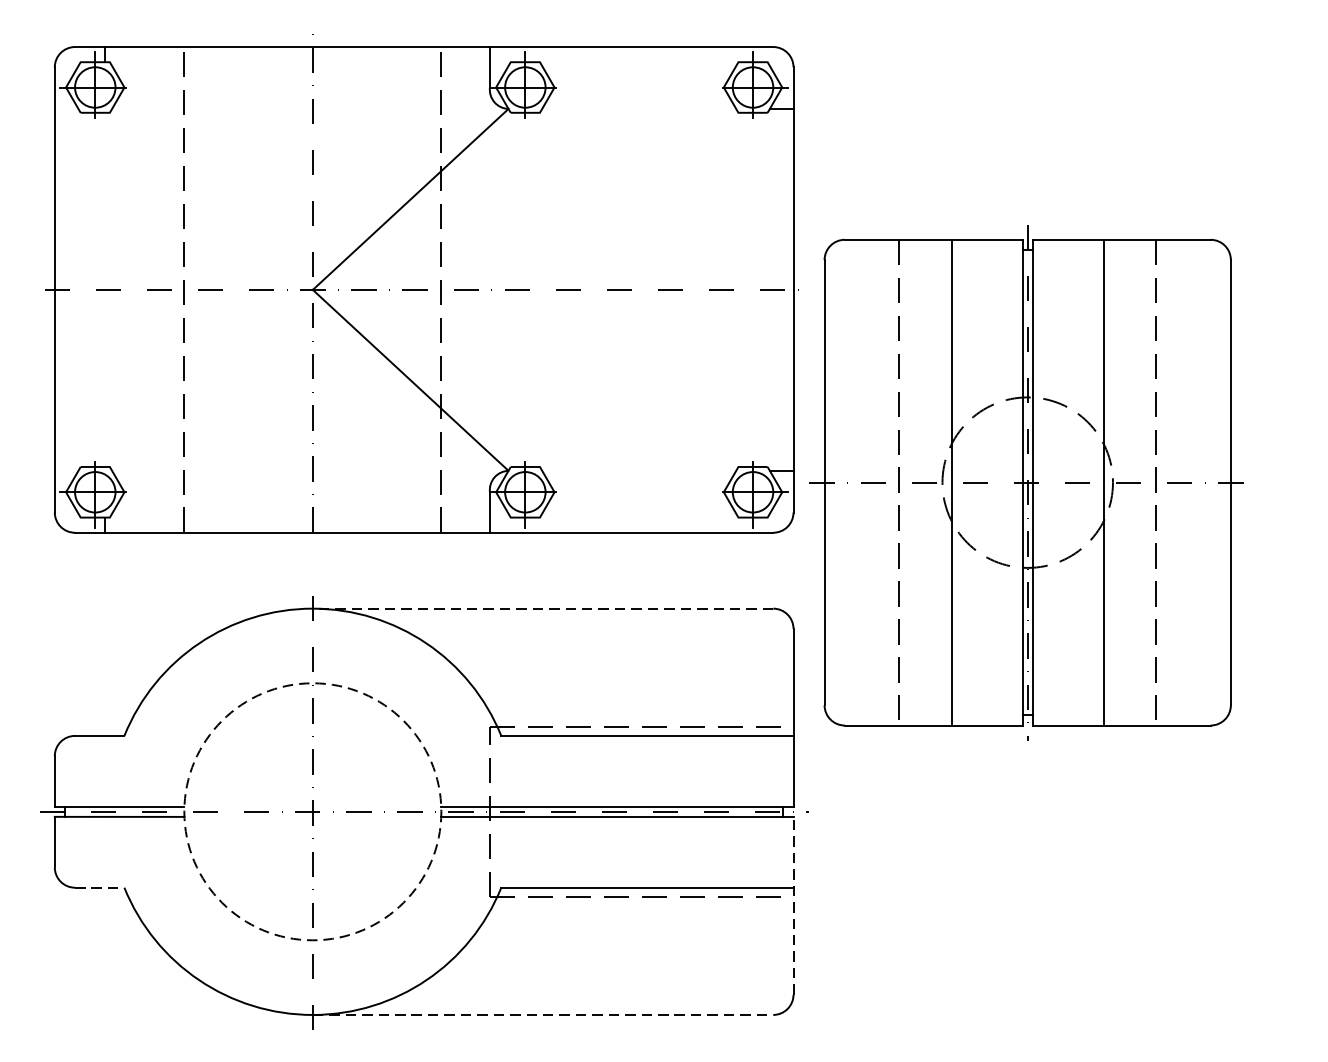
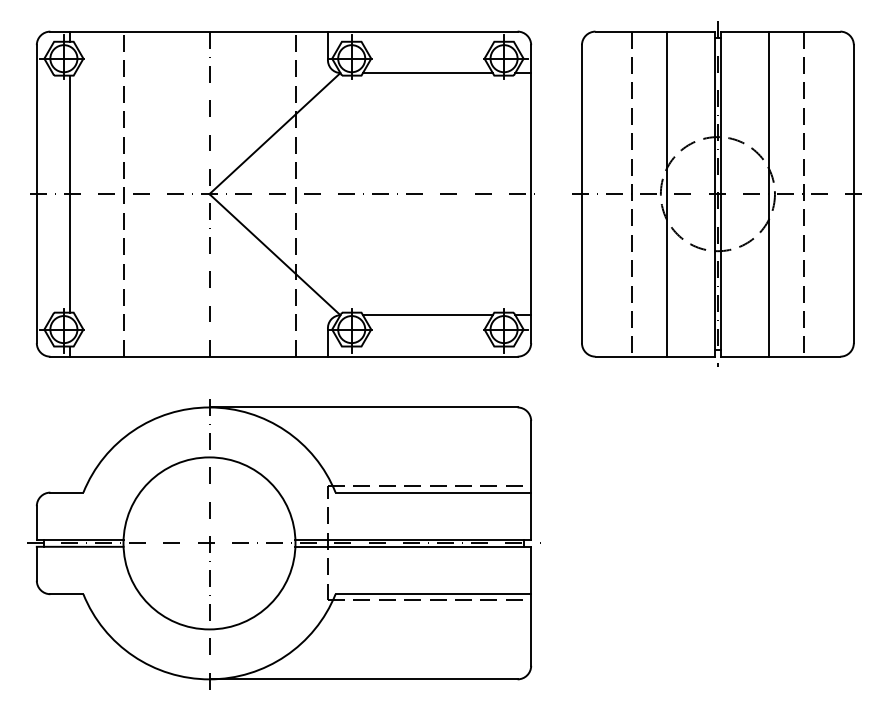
line: (638, 109) -> (427, 73), added
line: (105, 288) -> (70, 193), added
line: (638, 471) -> (427, 315), added
part: (1025, 481) -> (716, 193), moved
line: (542, 608) -> (363, 407), dashed -> solid
circle: (312, 811) -> (209, 543), dashed -> solid
line: (99, 888) -> (66, 594), dashed -> solid
line: (794, 906) -> (531, 606), dashed -> solid
line: (544, 1015) -> (364, 679), dashed -> solid

